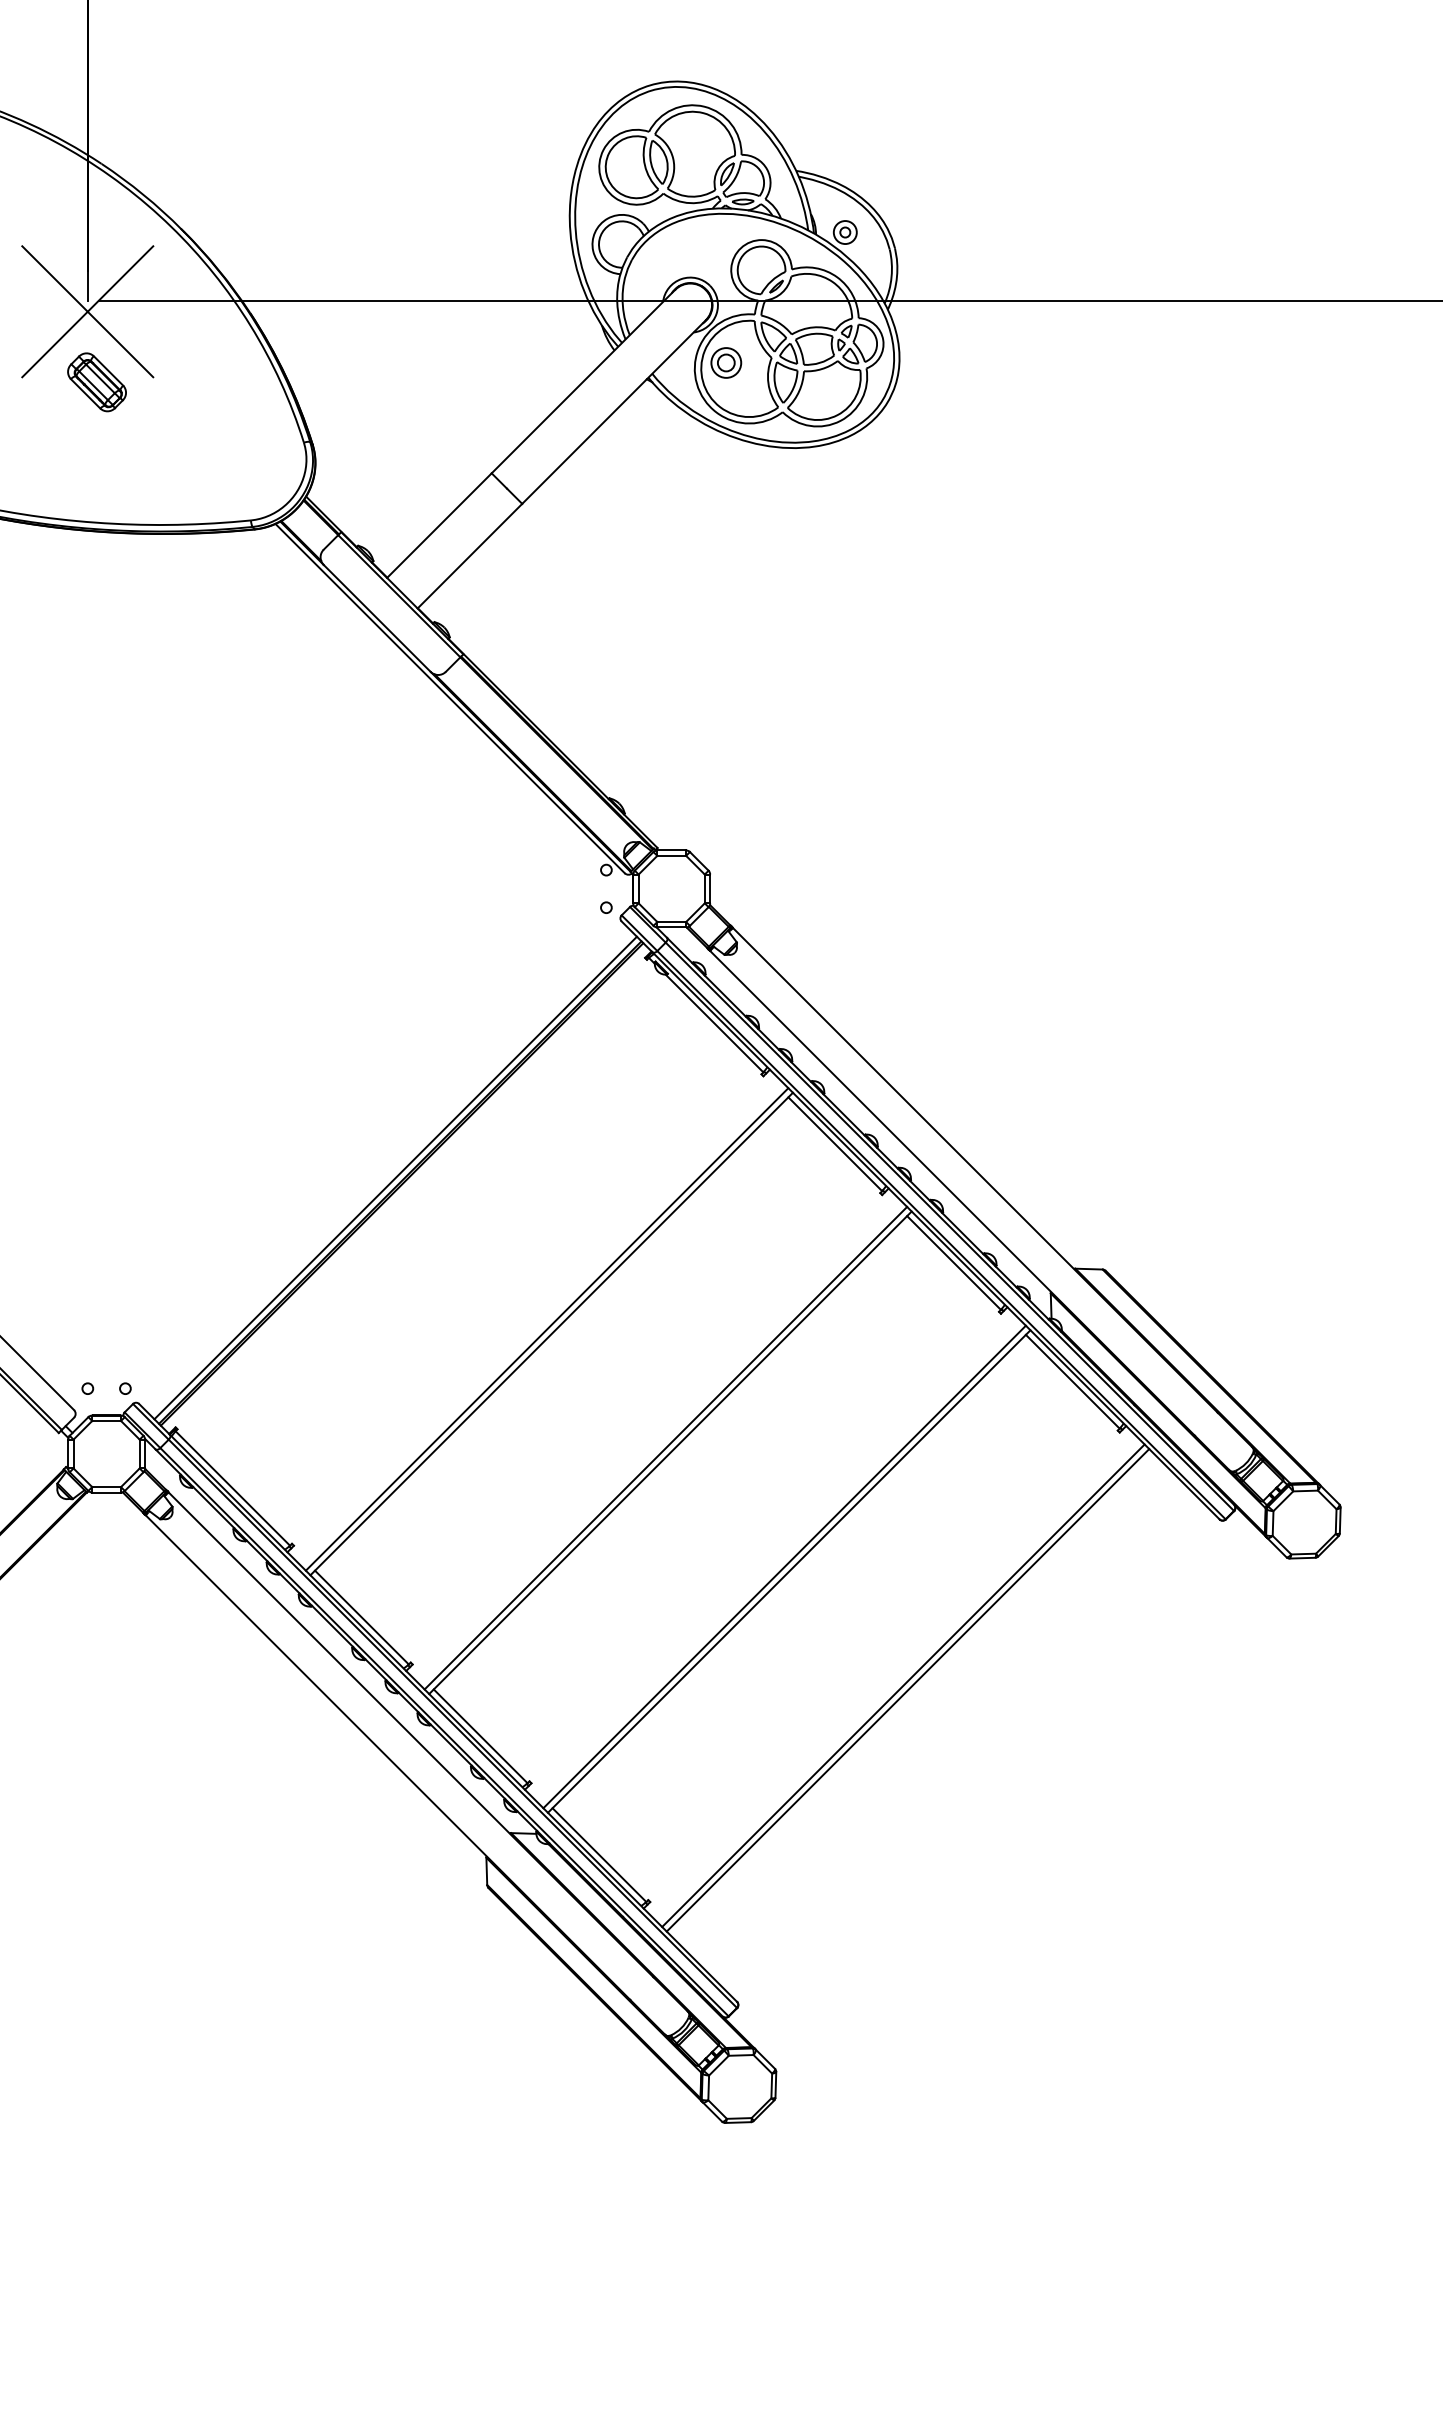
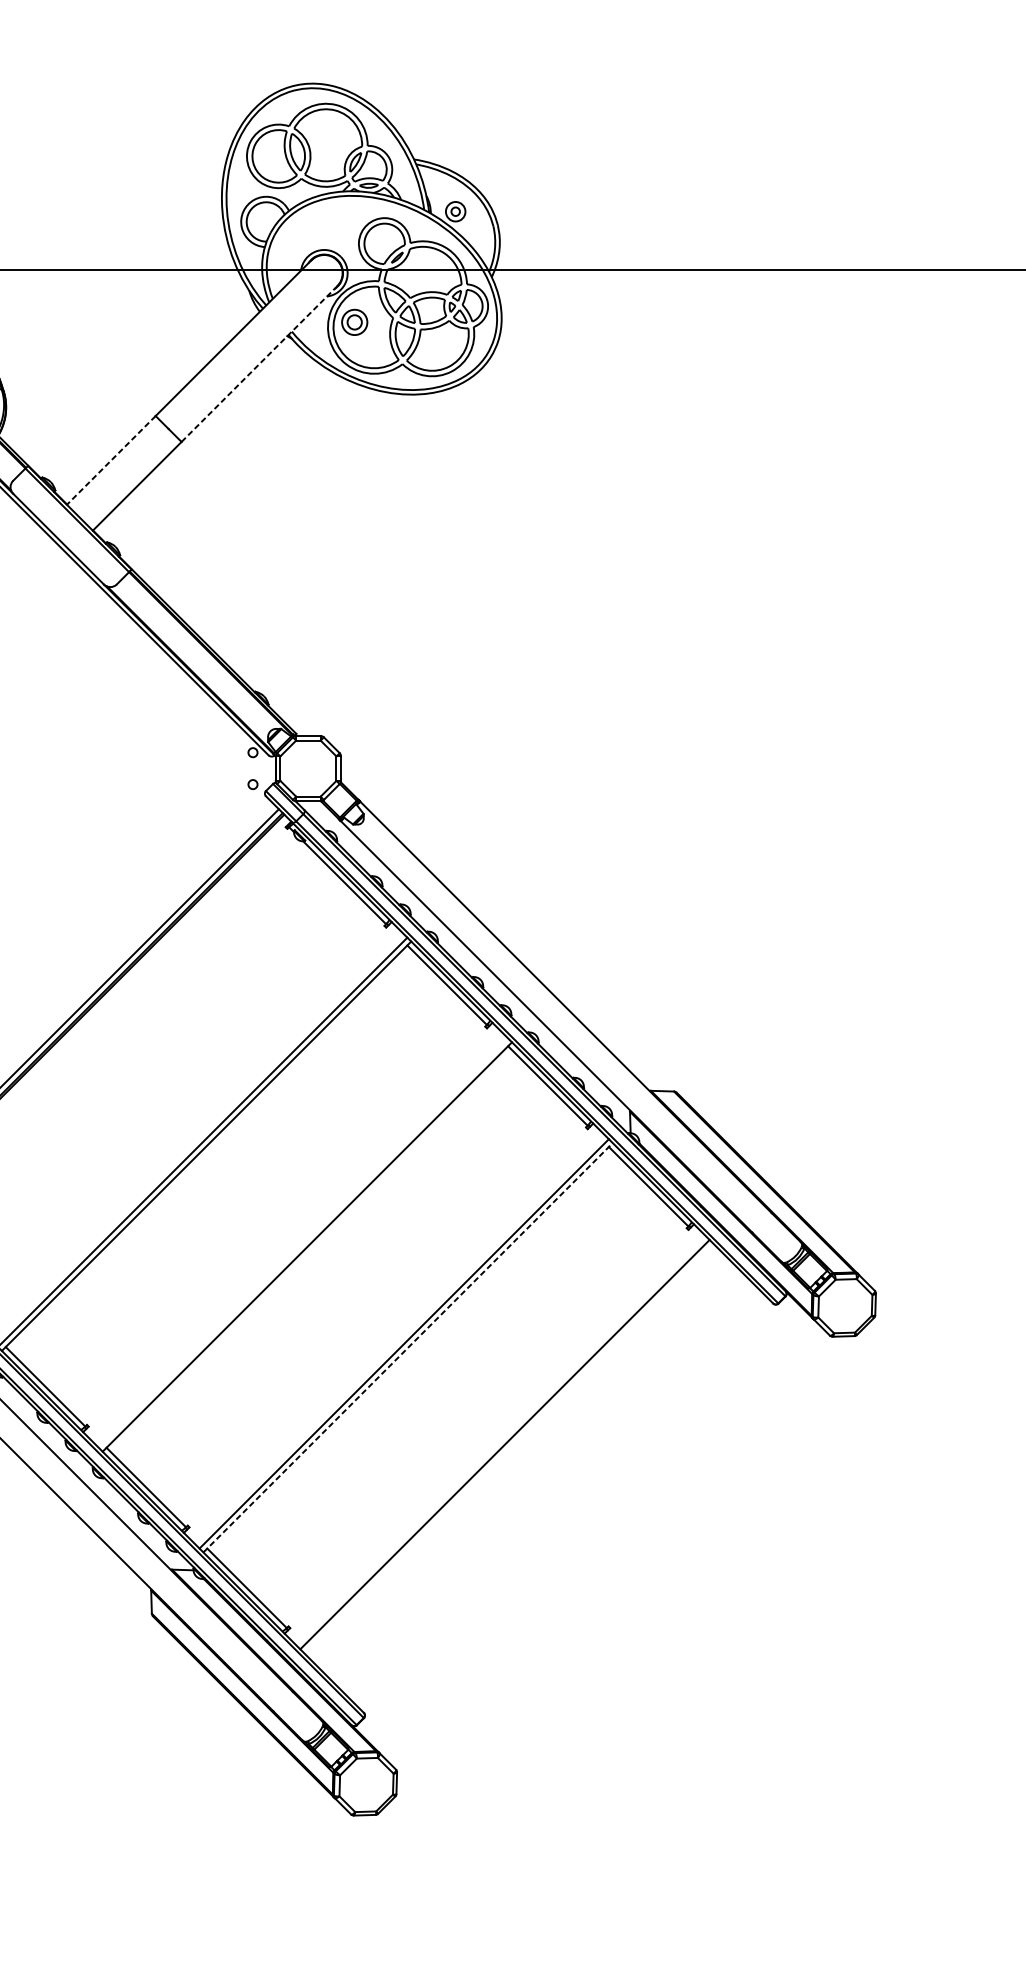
line: (613, 412) -> (259, 364), solid -> dashed
line: (439, 525) -> (111, 460), solid -> dashed
line: (665, 1447) -> (303, 1242), removed
line: (789, 1571) -> (408, 1347), solid -> dashed
line: (907, 1690) -> (508, 1448), removed

